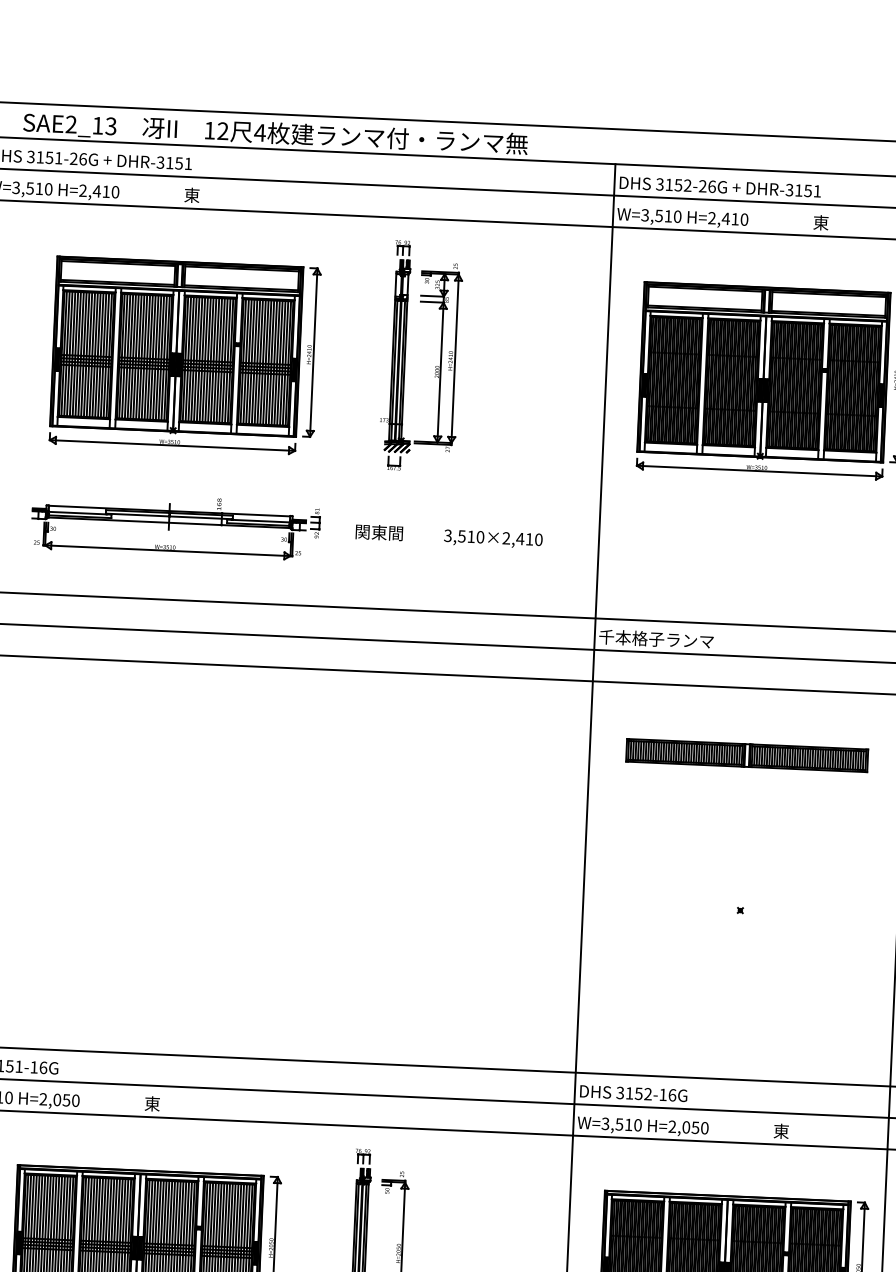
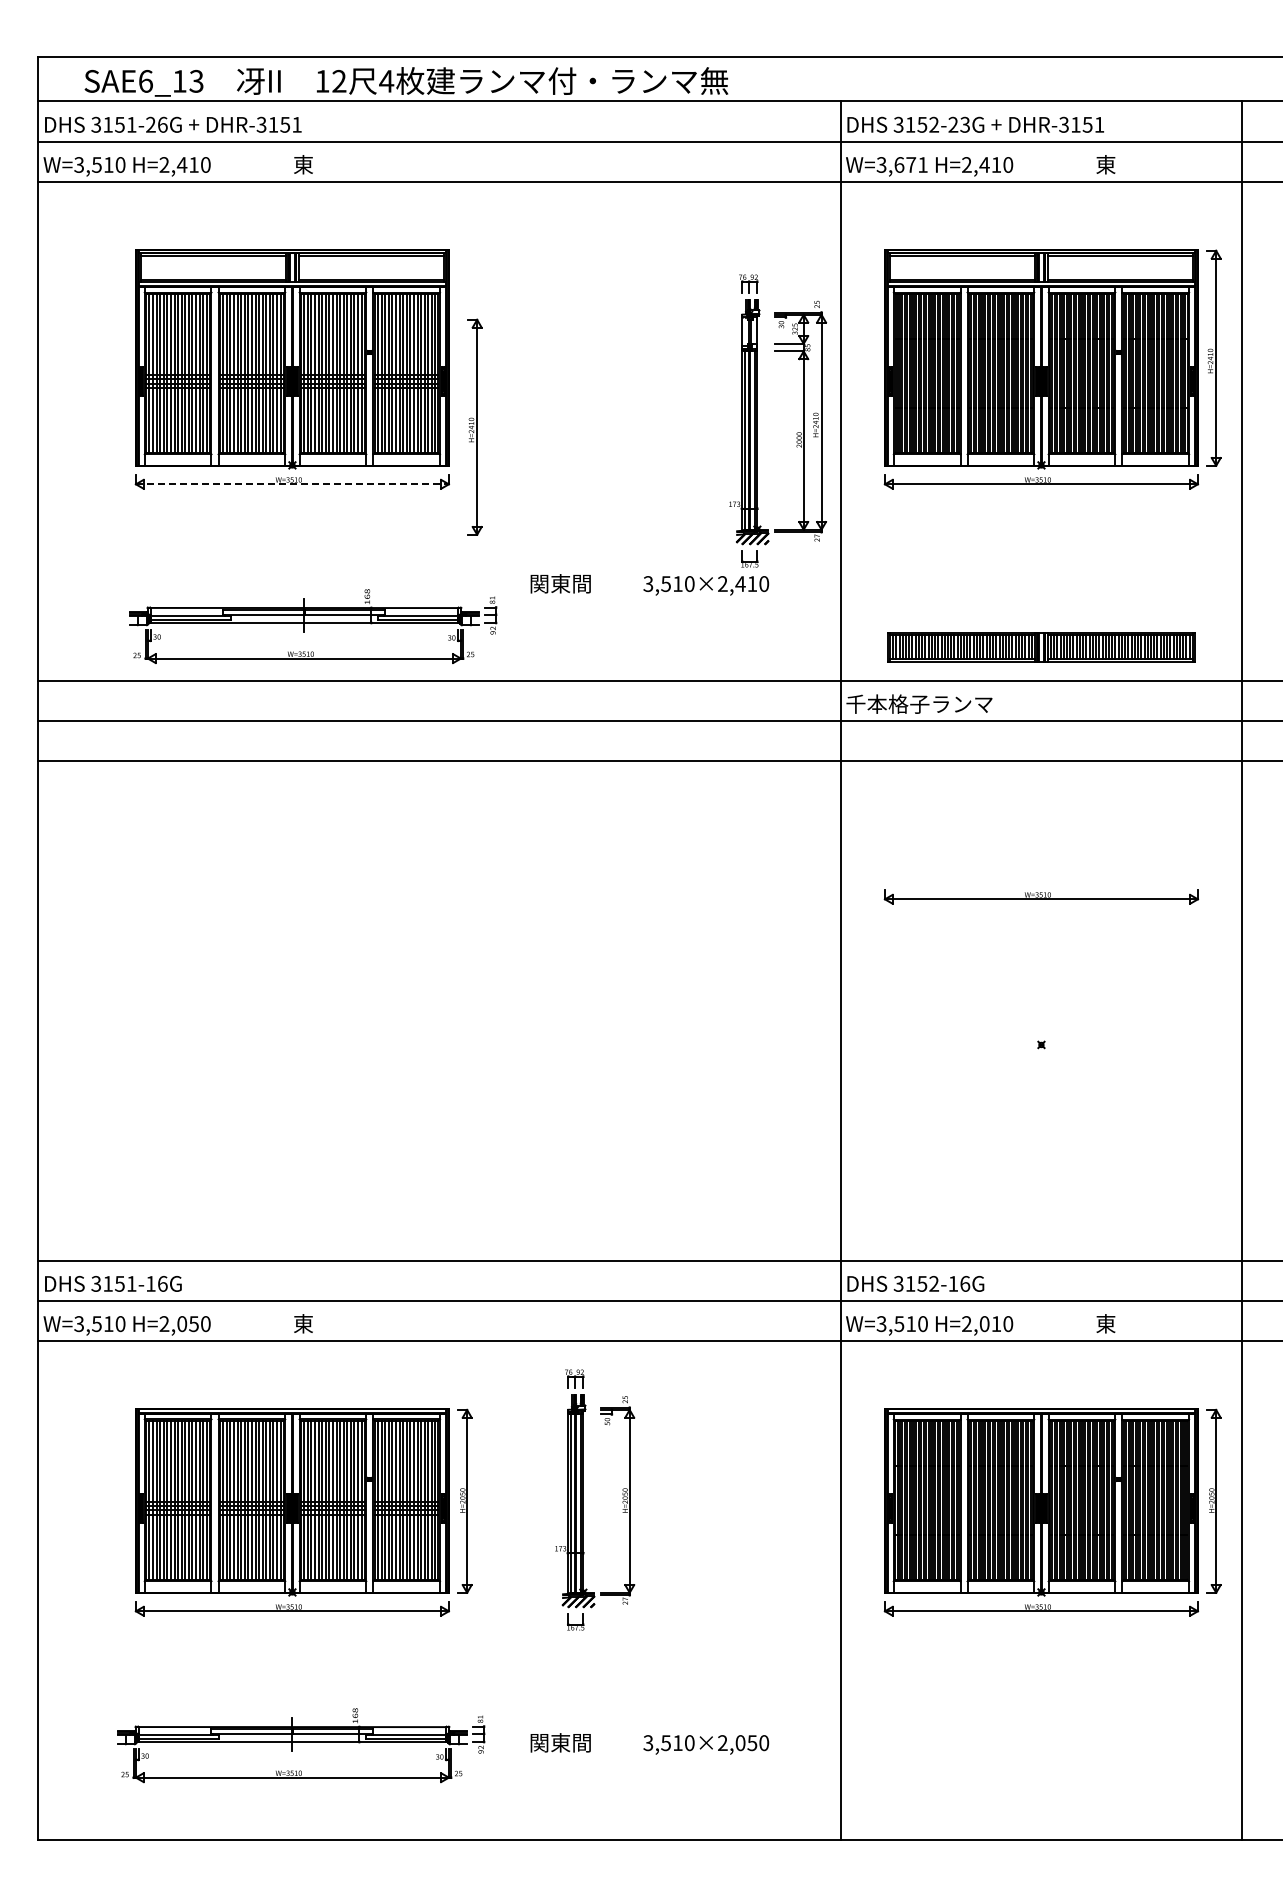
text: (71, 123) -> (145, 80), SAE2_13 -> SAE6_13
text: (712, 186) -> (965, 124), 3152-26G -> 3152-23G
text: (667, 215) -> (910, 164), W=3,510 -> W=3,671
part: (311, 351) -> (474, 426), moved
part: (404, 355) -> (757, 420), moved
line: (172, 445) -> (292, 484), solid -> dashed
part: (176, 525) -> (313, 626), moved
part: (747, 755) -> (1041, 647), moved
part: (745, 794) -> (1041, 896), added
text: (695, 1128) -> (996, 1324), H=2,050 -> H=2,010

